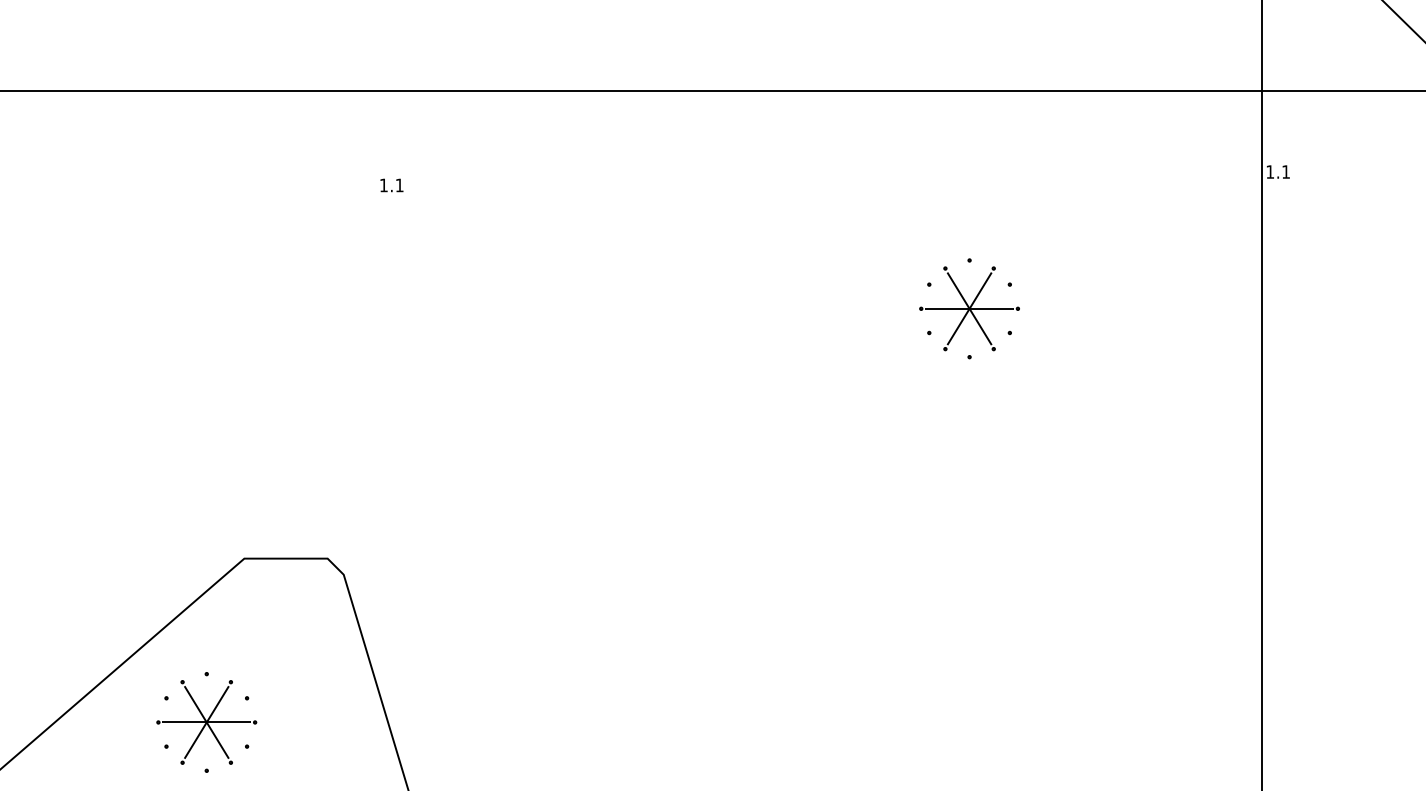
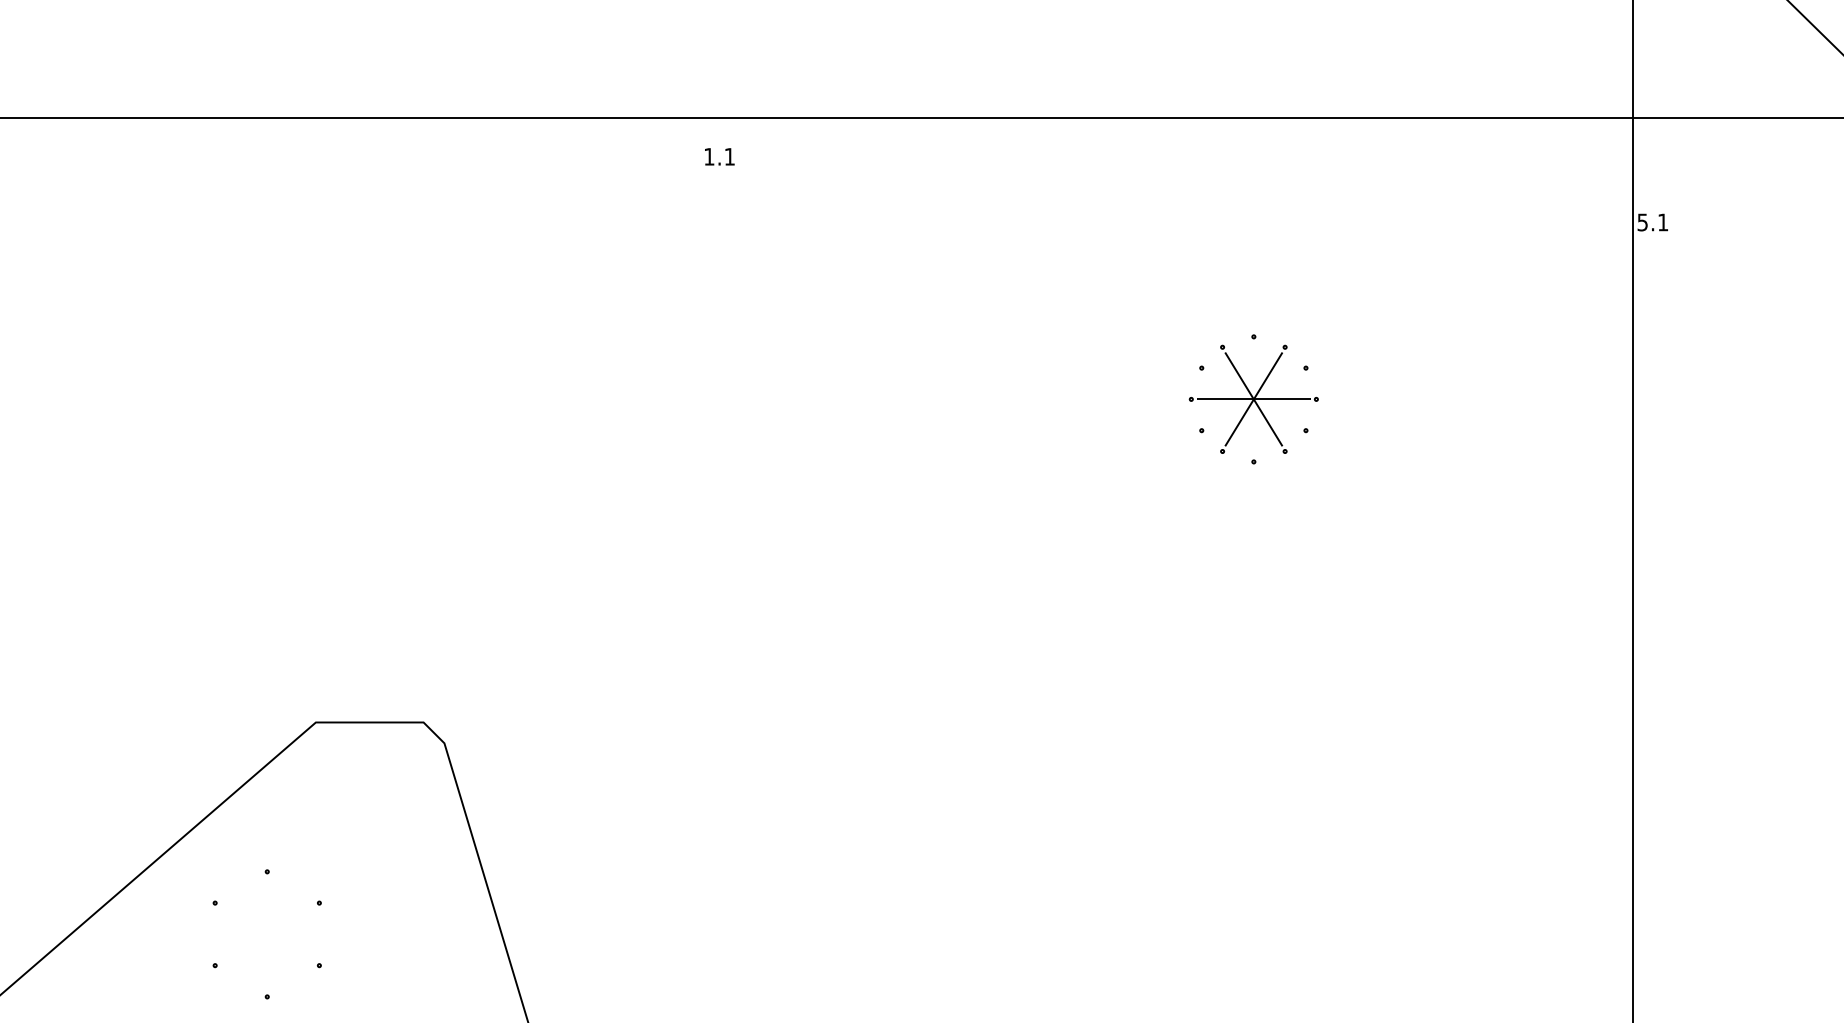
text: (1270, 172) -> (1642, 222), 1.1 -> 5.1
text: (391, 185) -> (719, 156), moved
part: (206, 721) -> (267, 933), removed

